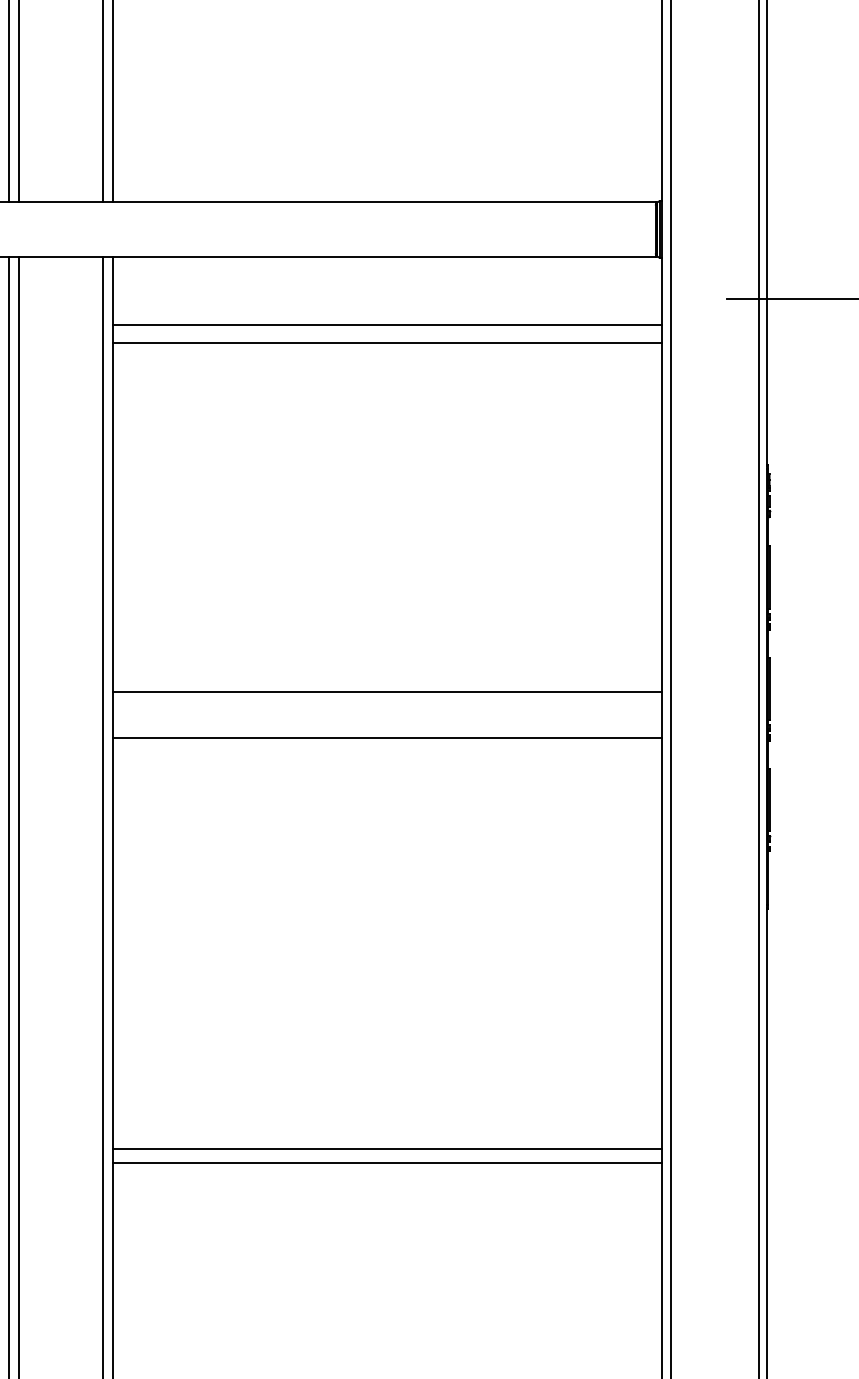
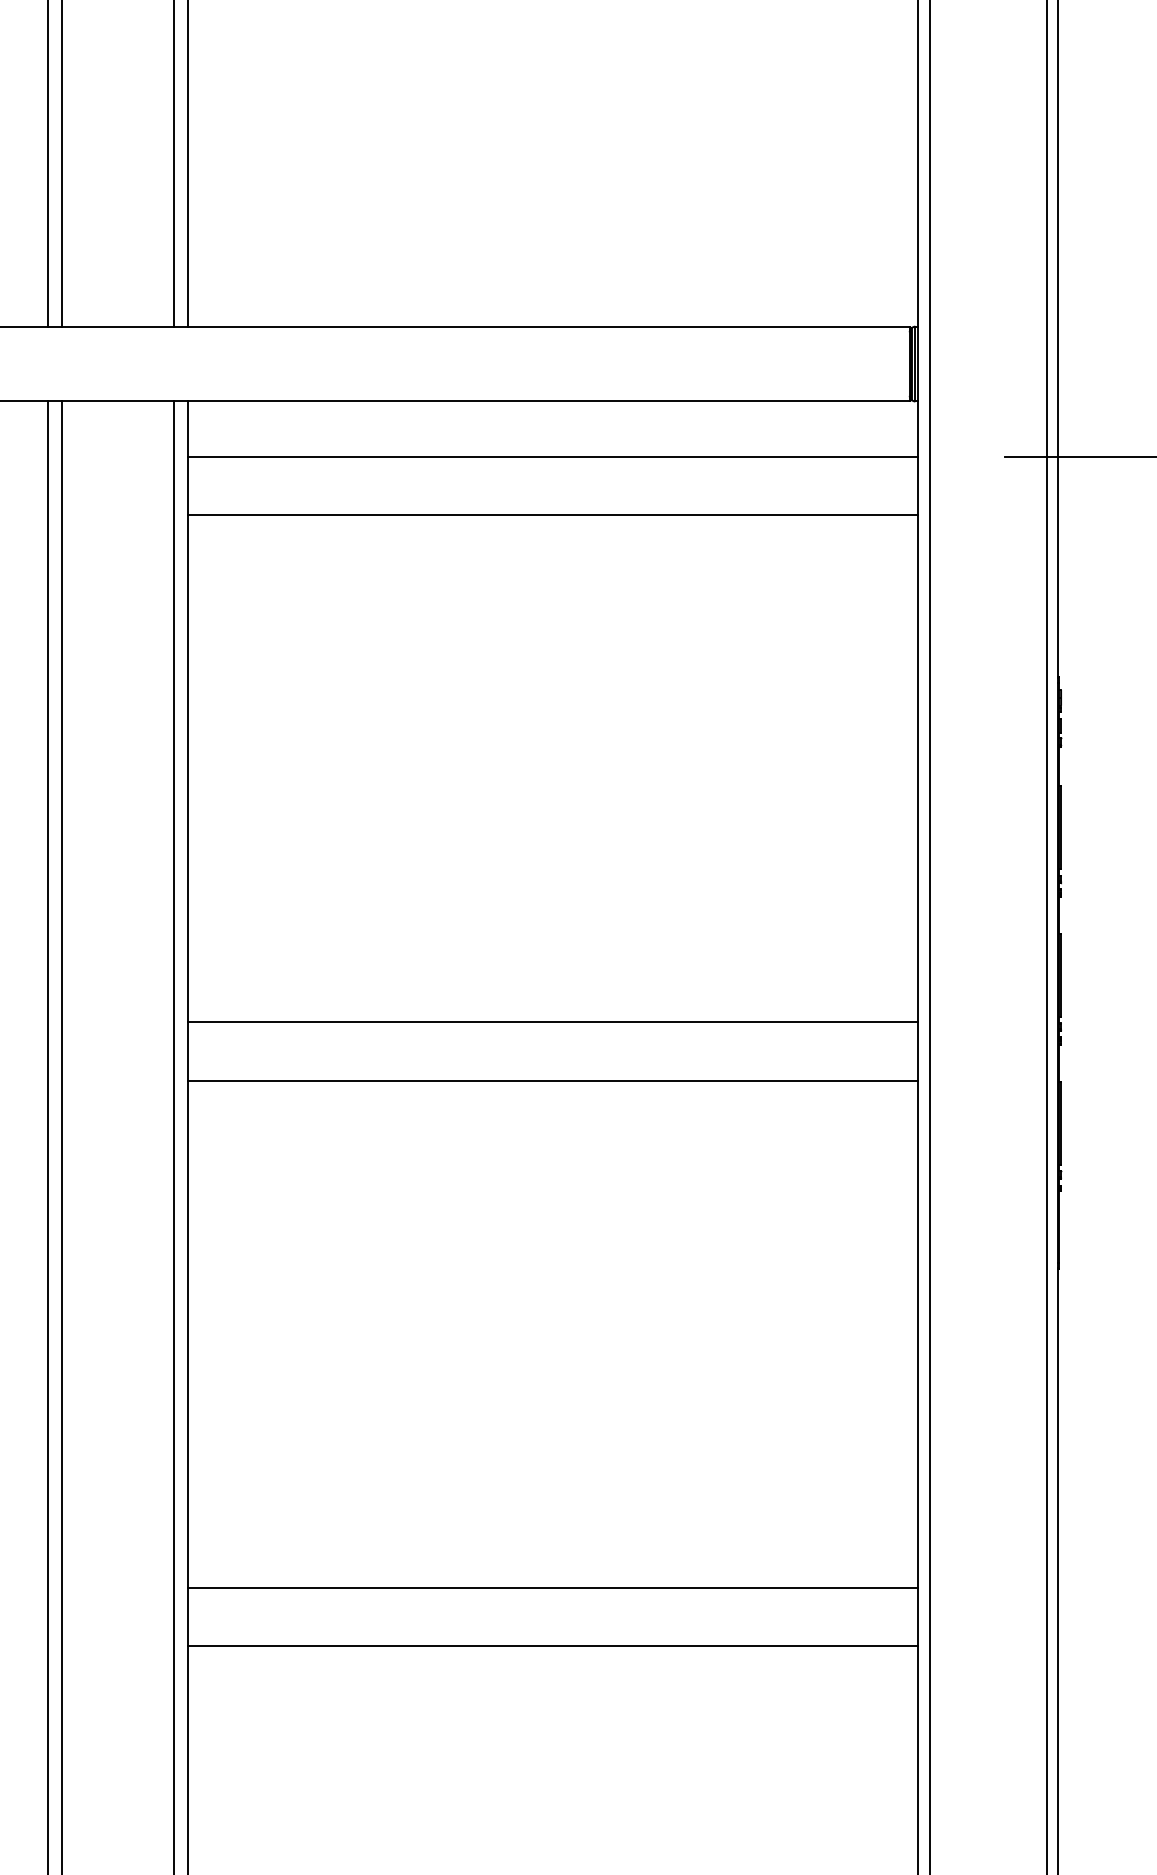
line: (387, 325) -> (552, 456), moved
line: (387, 692) -> (552, 1022), moved
line: (387, 737) -> (552, 1080), moved
line: (387, 1163) -> (552, 1646), moved

